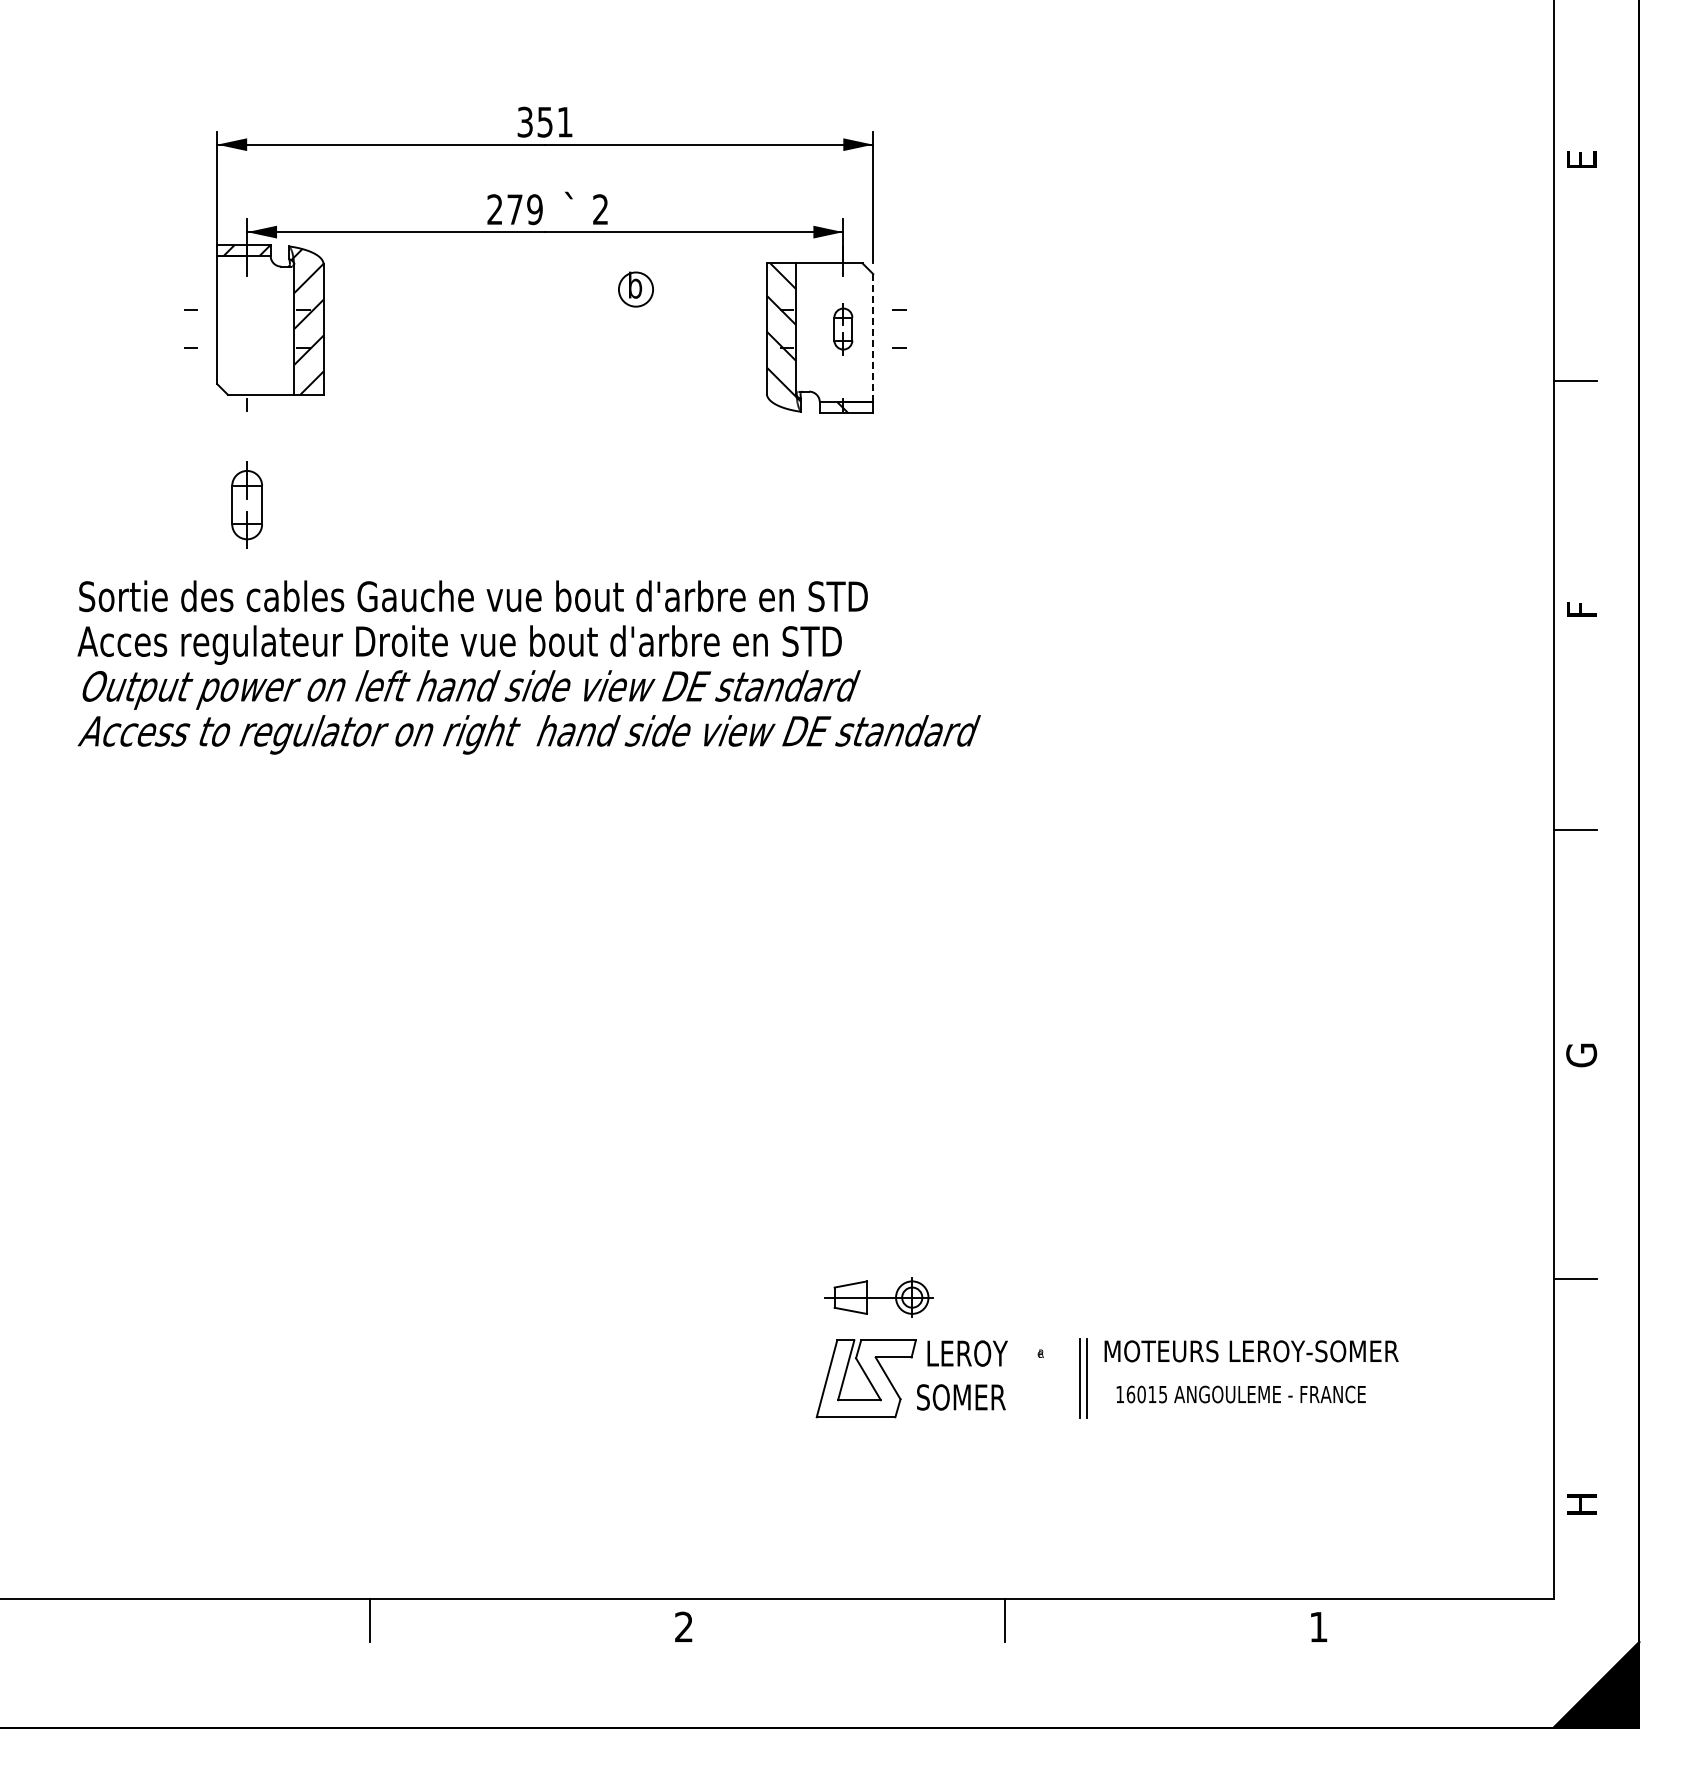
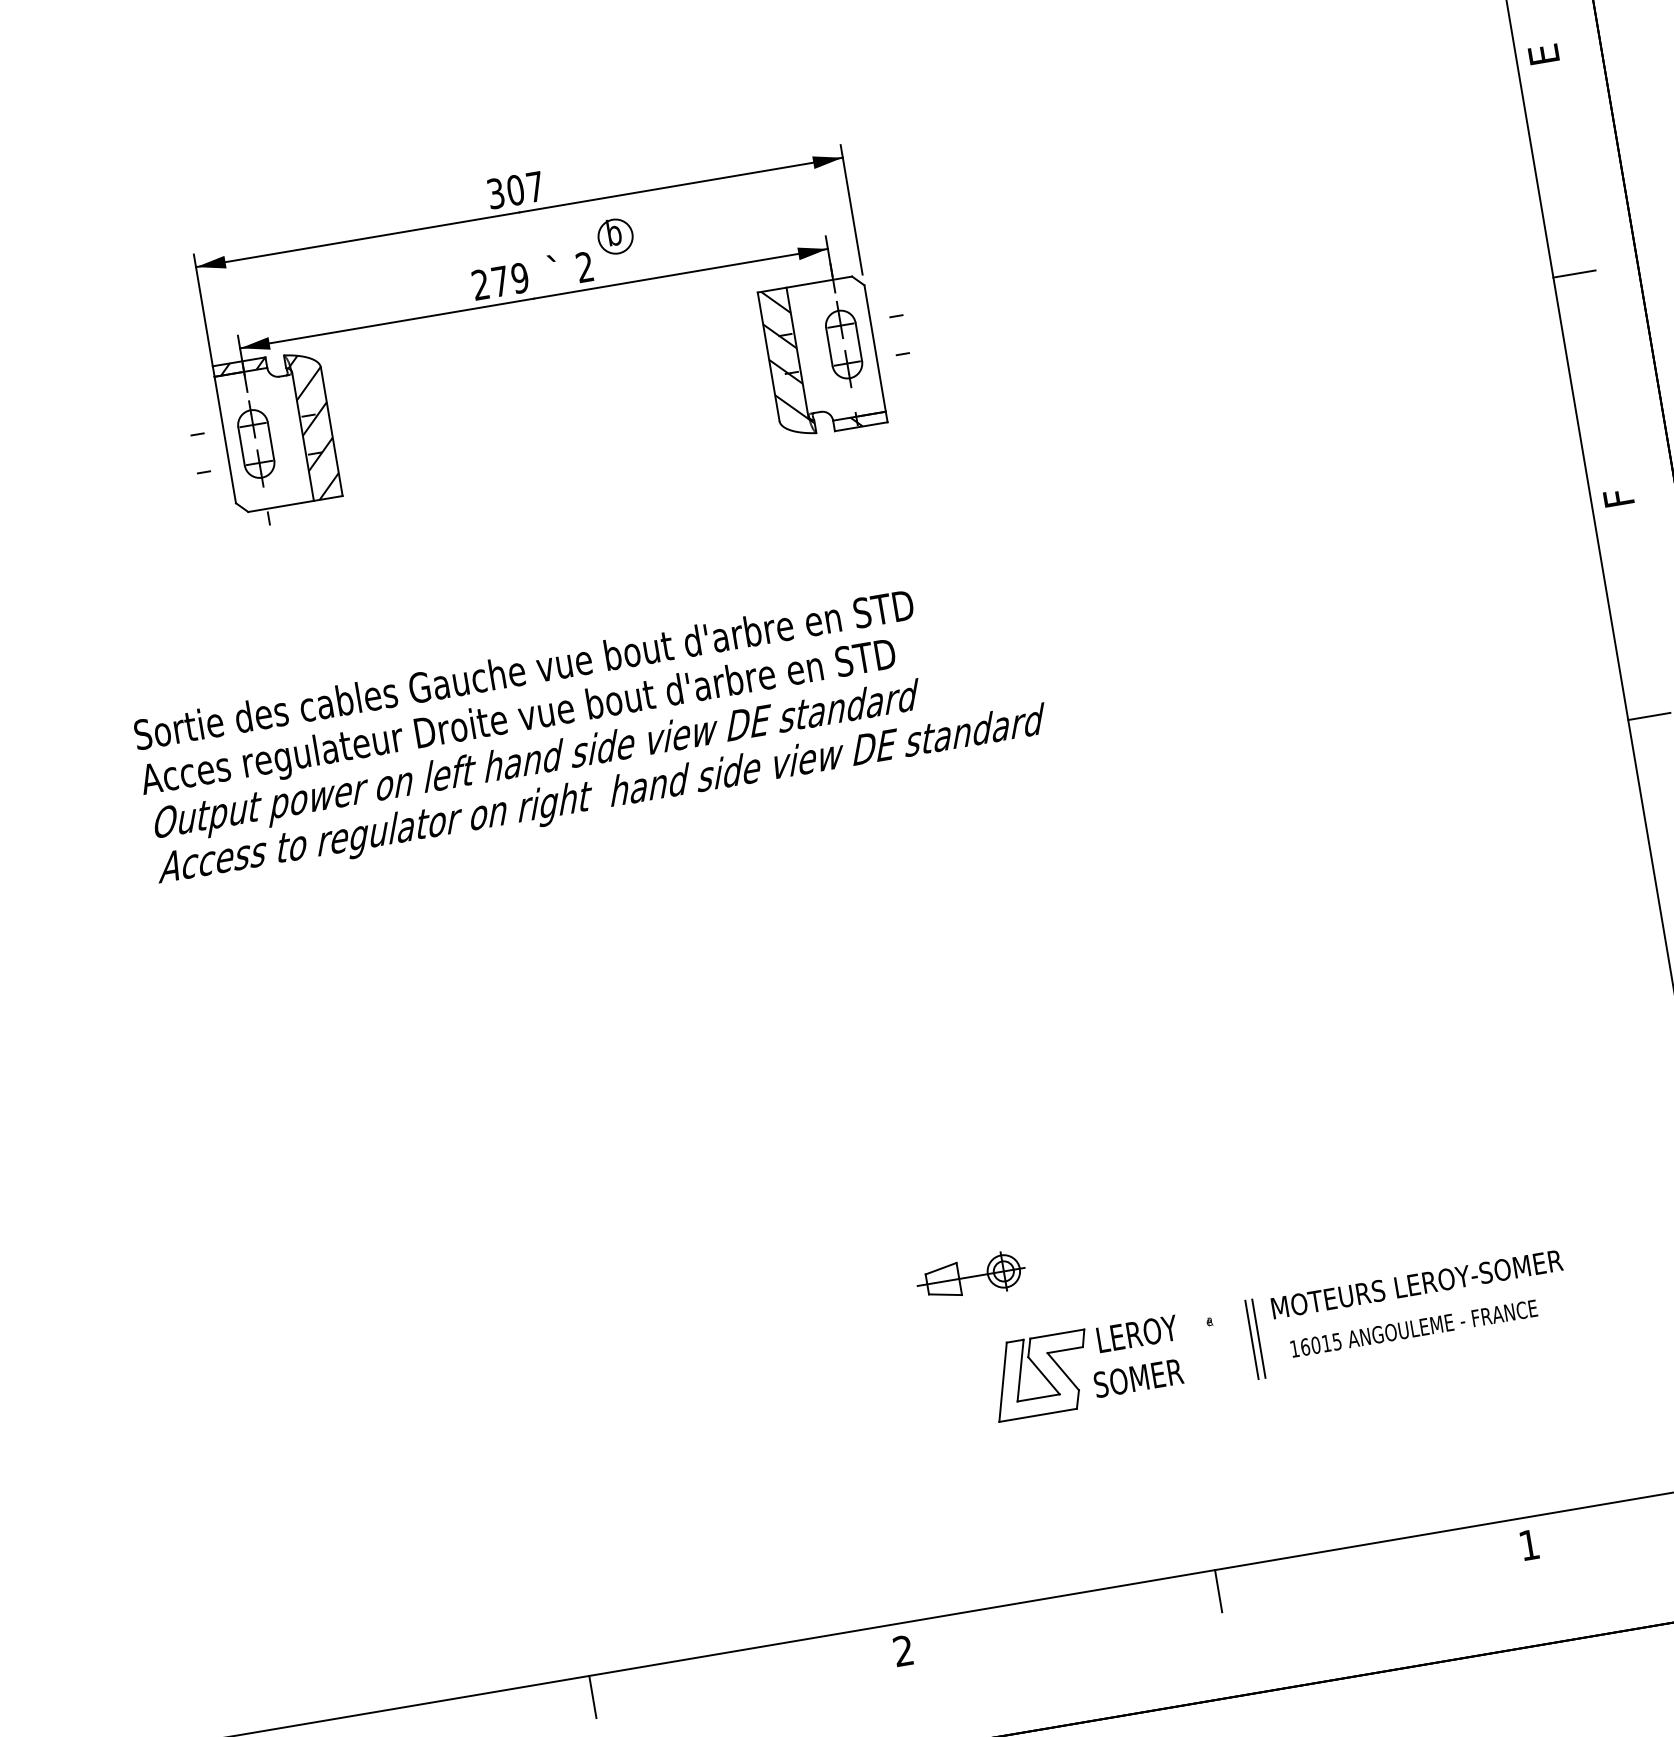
text: (554, 121) -> (524, 188), 351 -> 307
part: (635, 289) -> (615, 236), moved
part: (843, 328) -> (844, 343), size x1.67
line: (873, 337) -> (875, 347), dashed -> solid
part: (246, 504) -> (255, 443), moved
part: (878, 1297) -> (970, 1276), moved

